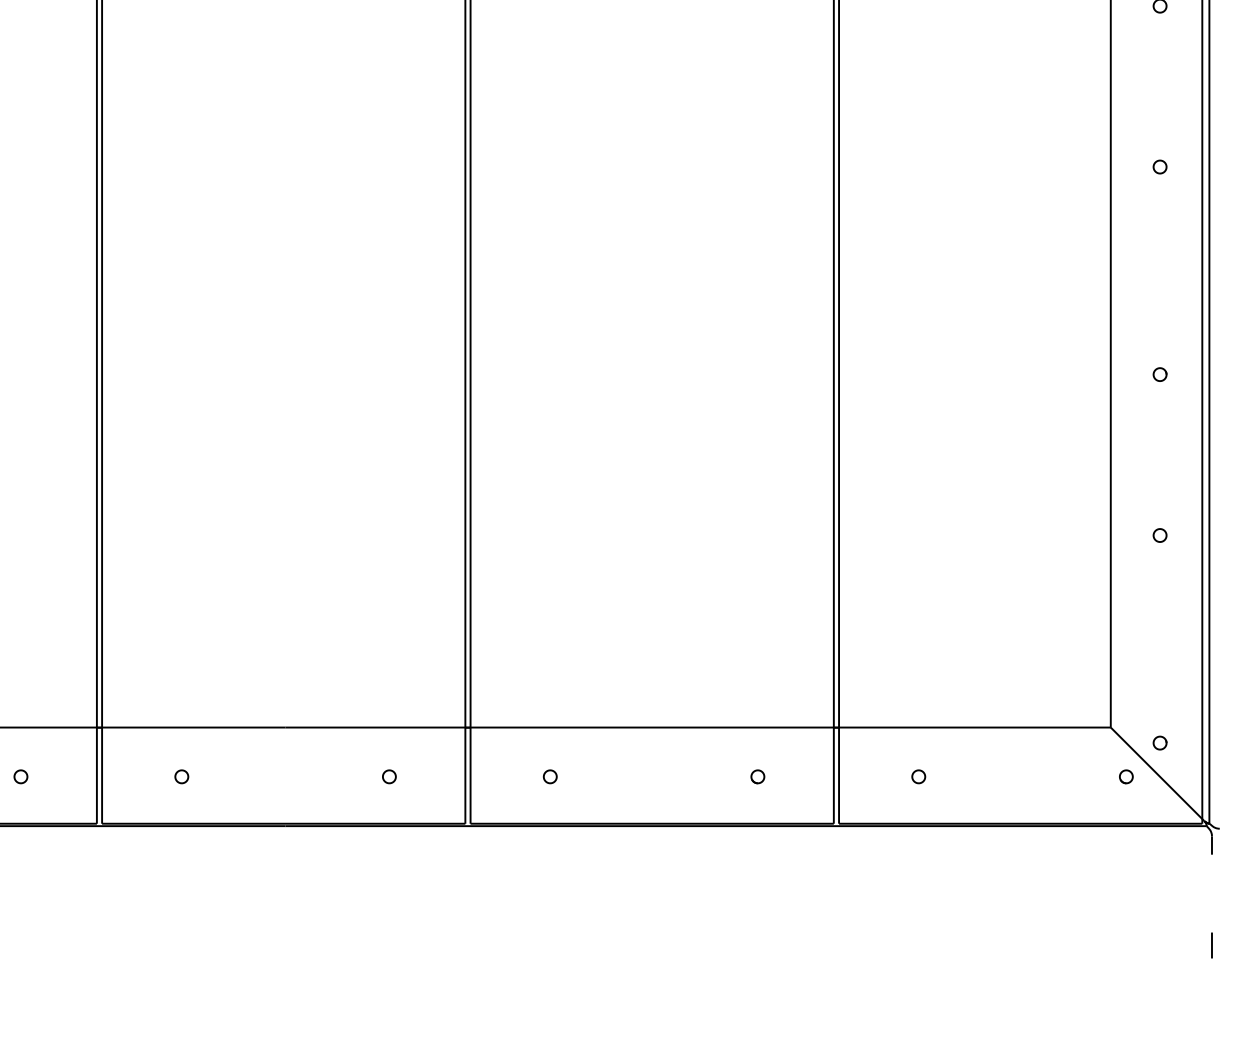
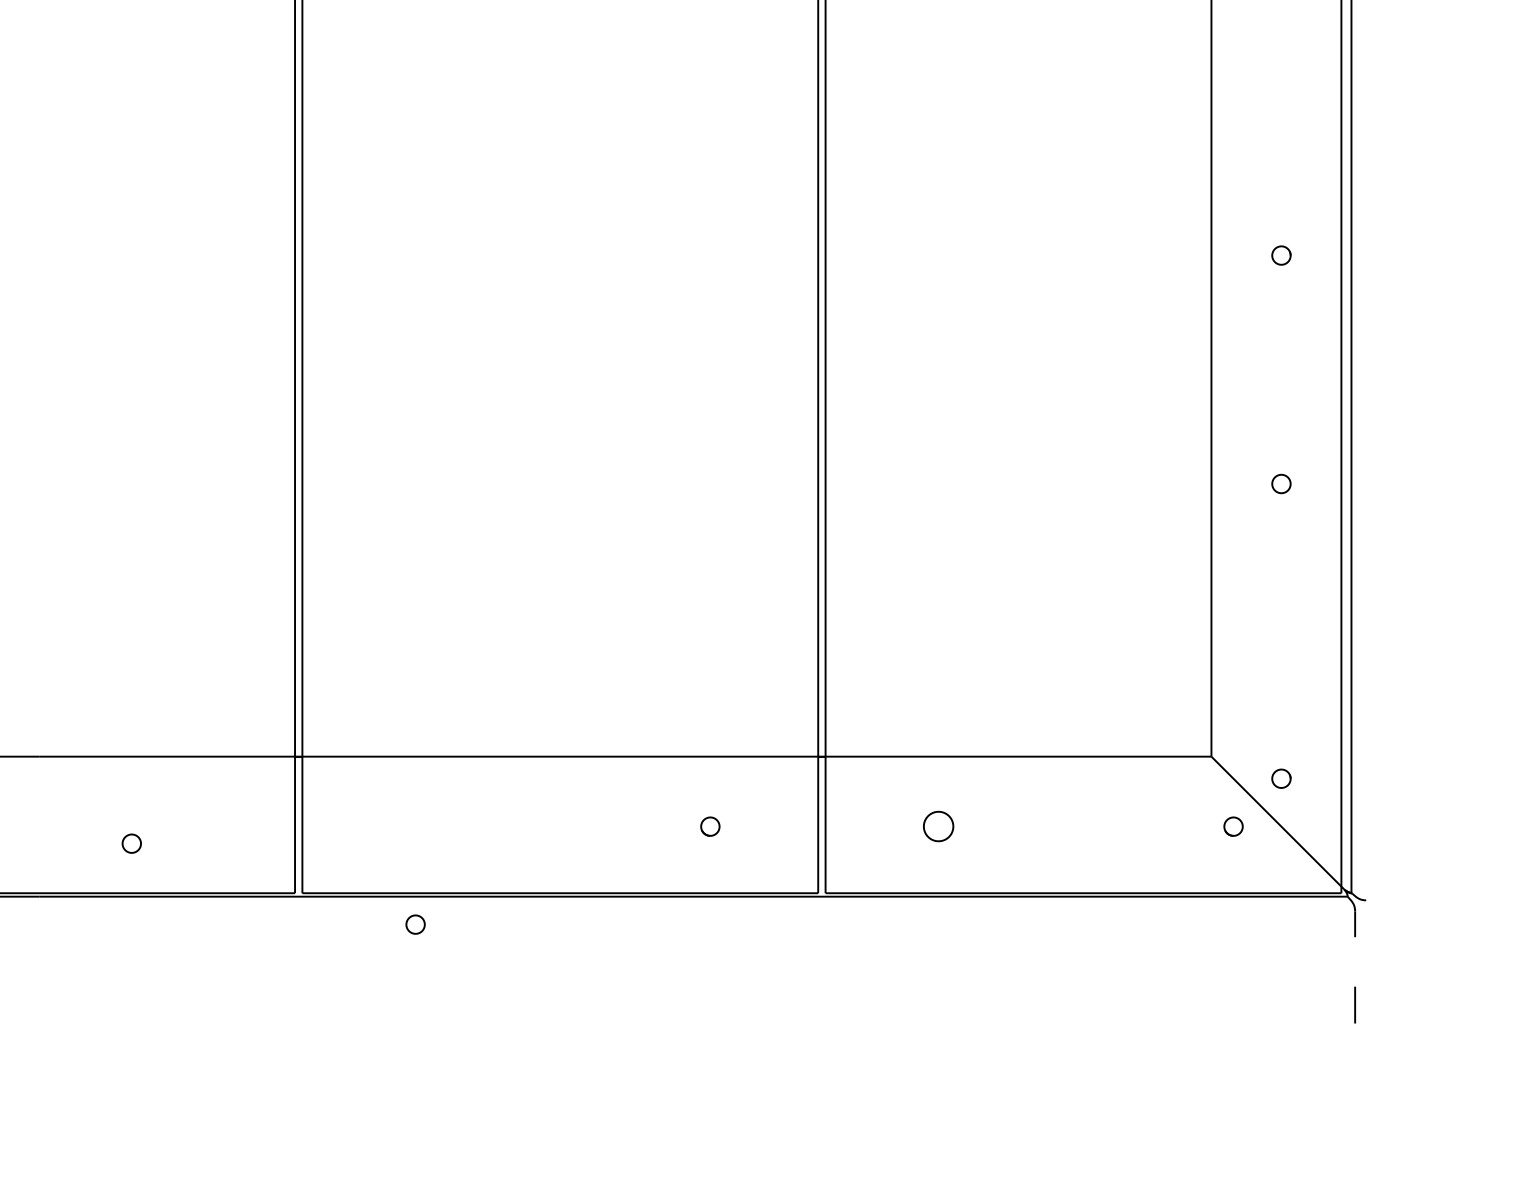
part: (389, 776) -> (131, 843), moved
part: (549, 776) -> (414, 924), moved
part: (918, 776) -> (938, 826), size x1.6
line: (1211, 945) -> (1354, 1005), moved

